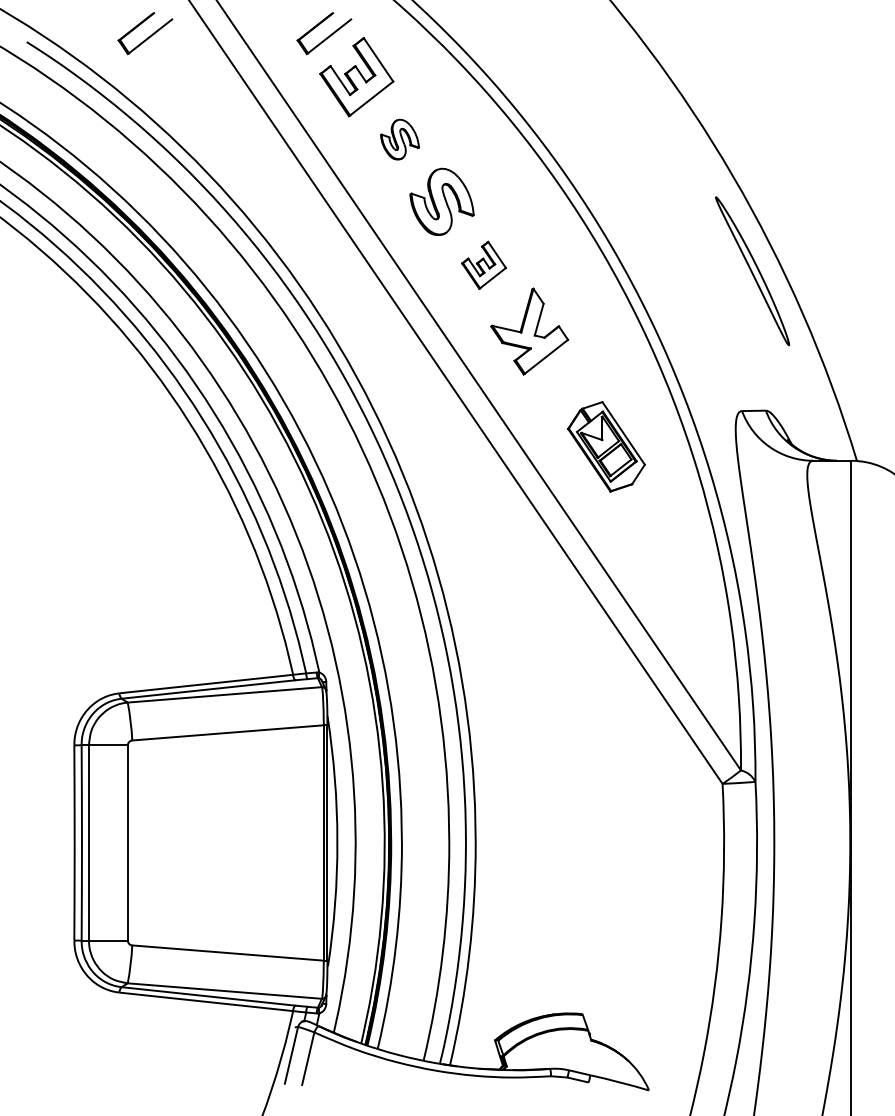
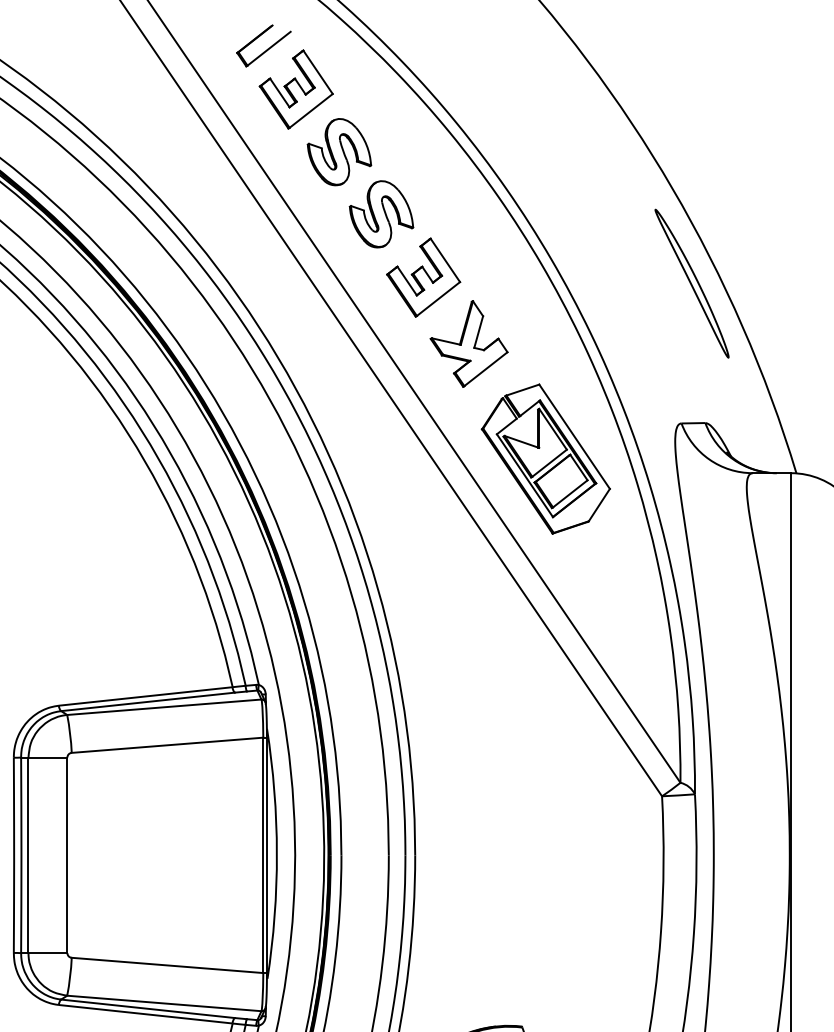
part: (145, 33) -> (84, 45), removed
part: (399, 139) -> (338, 151), size x1.67
part: (483, 265) -> (422, 277), size x1.67
part: (606, 446) -> (545, 458), size x1.67

